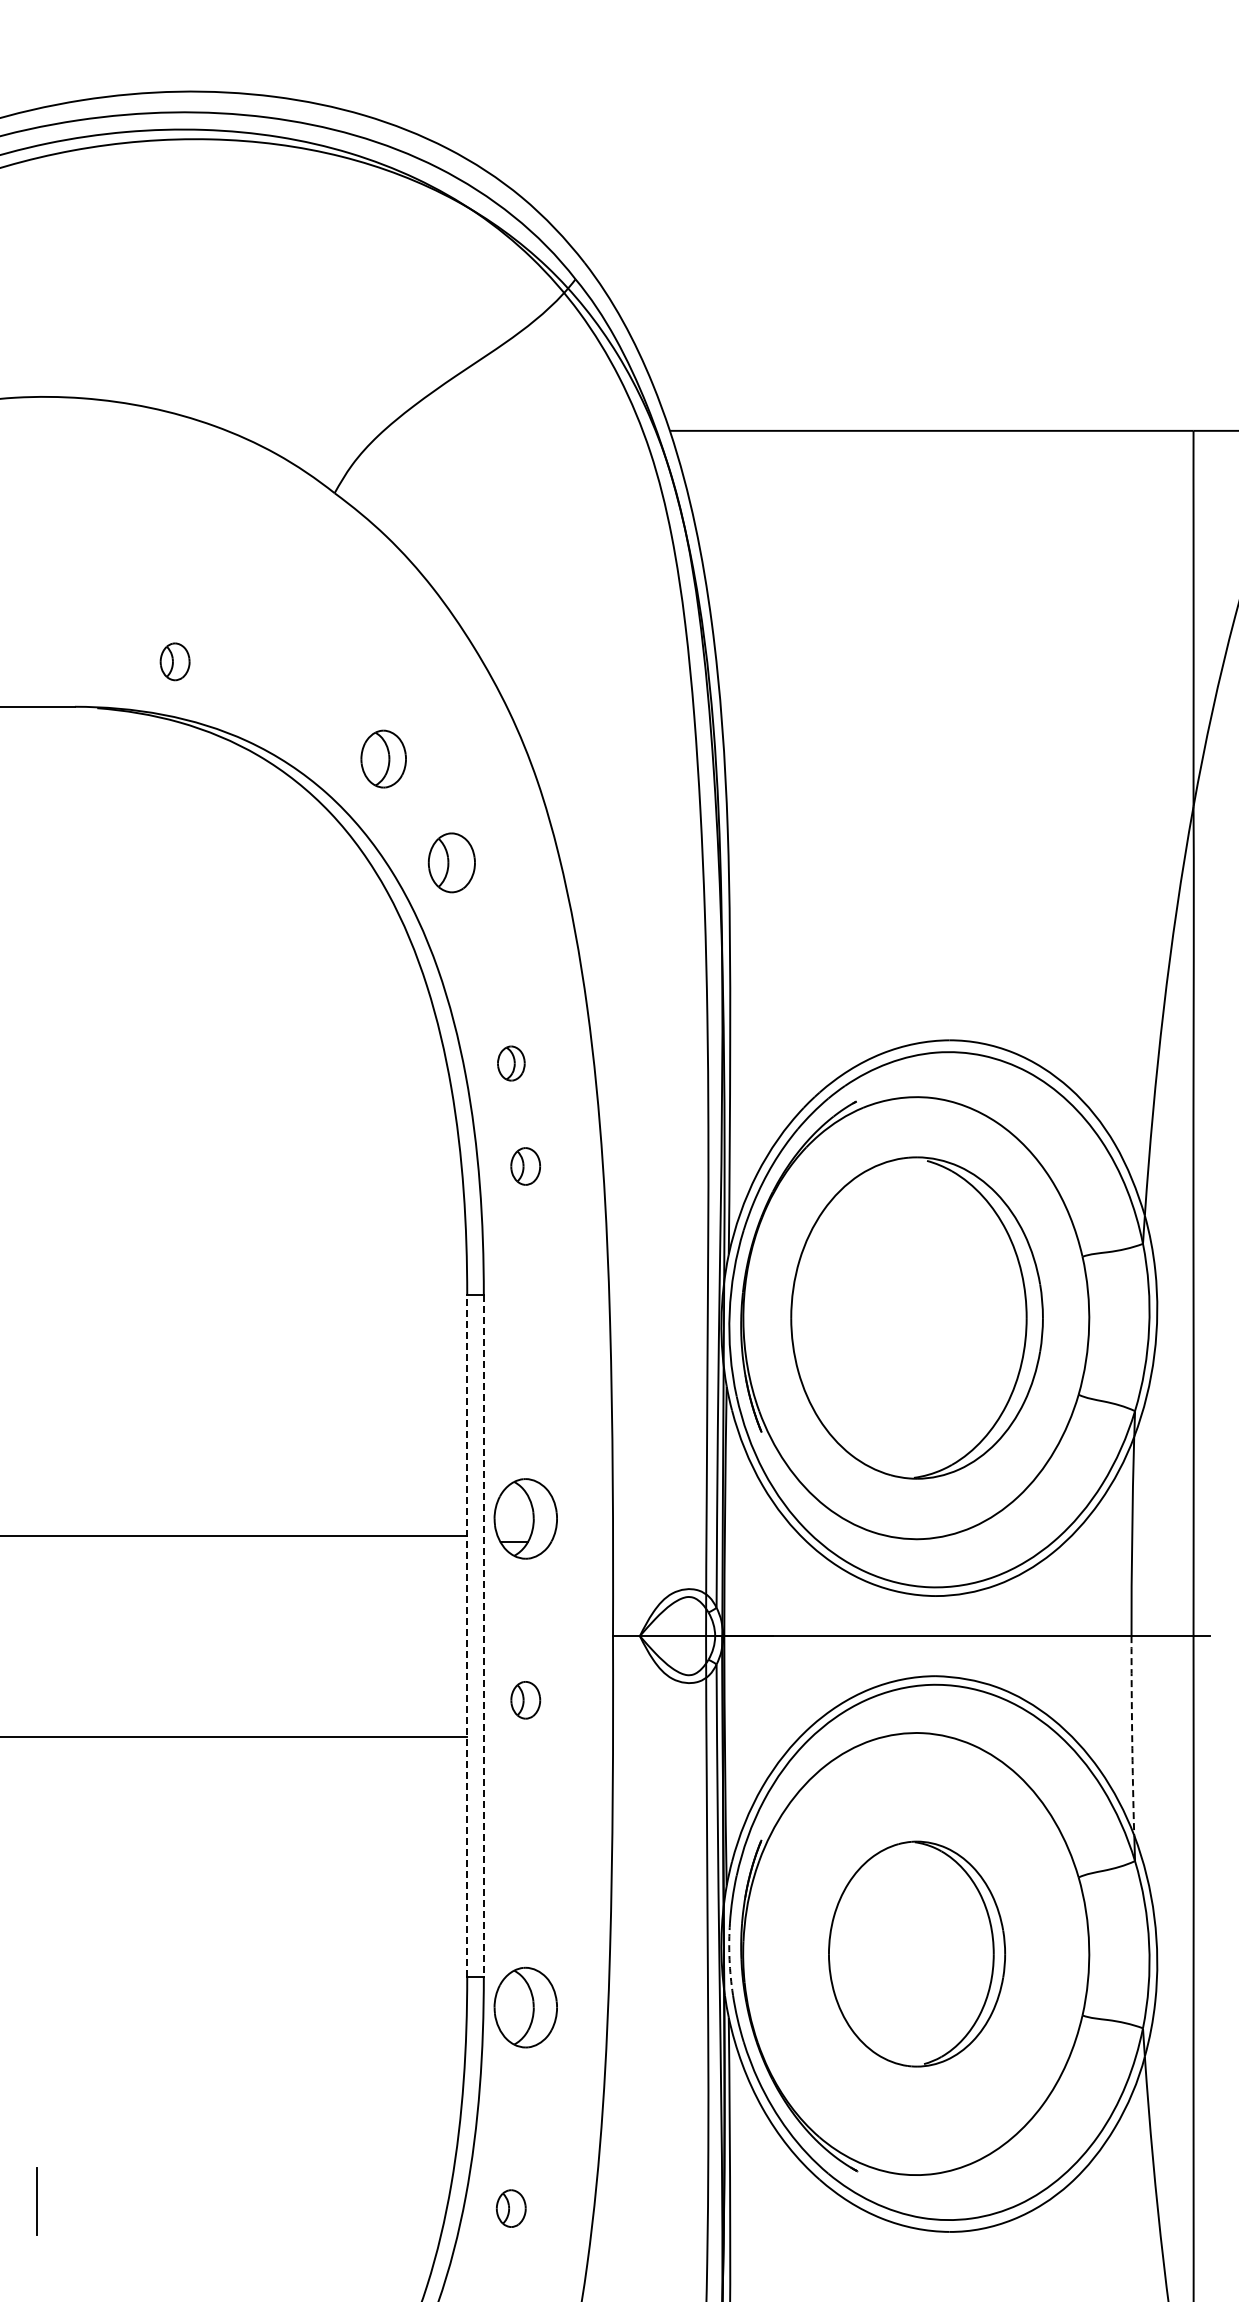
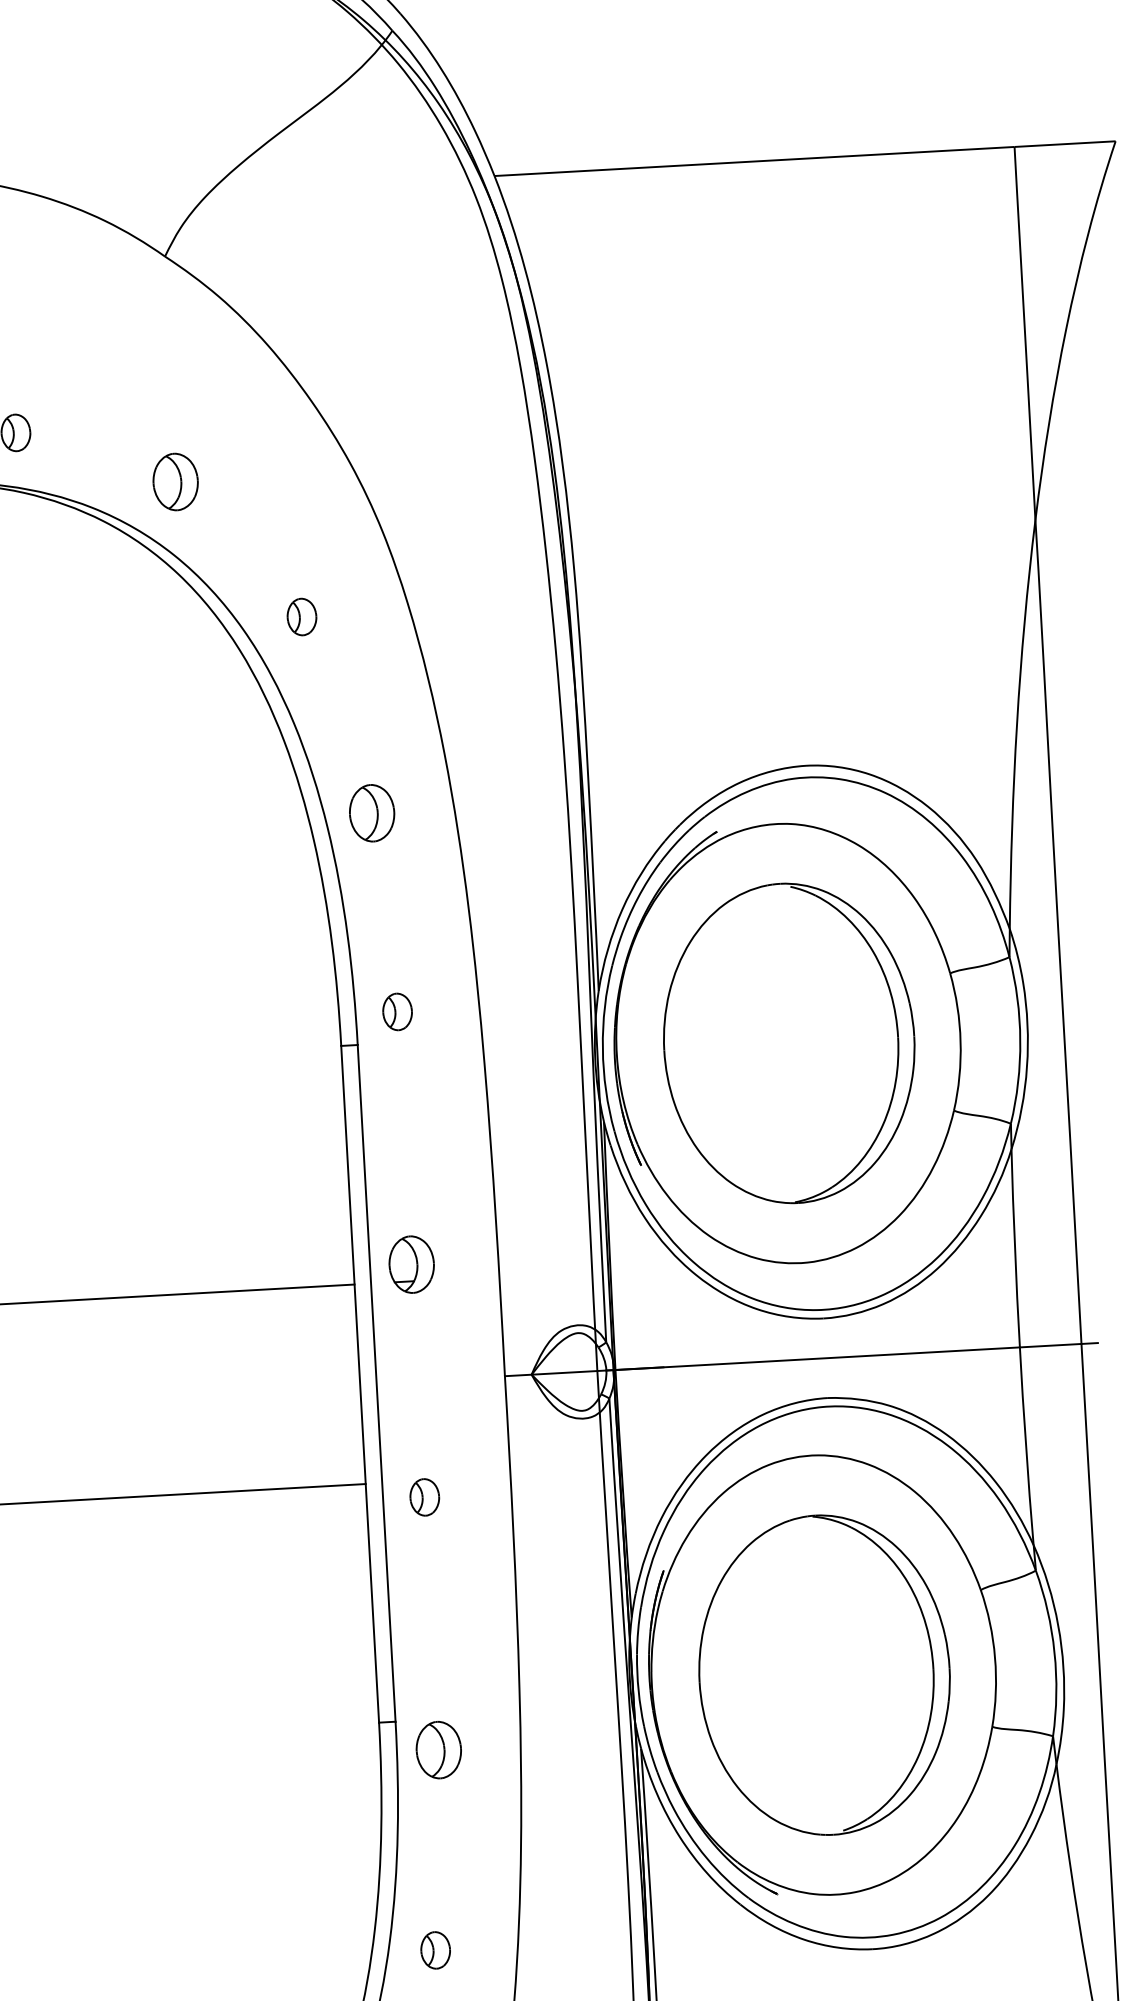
part: (383, 758) -> (175, 481), moved
part: (451, 862) -> (301, 616), size x0.62
part: (511, 1063) -> (372, 813), size x1.67
part: (525, 1166) -> (397, 1011), moved
part: (525, 1518) -> (411, 1264), size x0.71
line: (467, 1636) -> (360, 1384), dashed -> solid
line: (483, 1636) -> (376, 1383), dashed -> solid
part: (525, 1700) -> (424, 1497), moved
arc: (1132, 1735) -> (1026, 1446), dashed -> solid
part: (916, 1953) -> (823, 1674), size x1.43
arc: (729, 1959) -> (638, 1690), dashed -> solid
part: (525, 2007) -> (438, 1749), size x0.71

